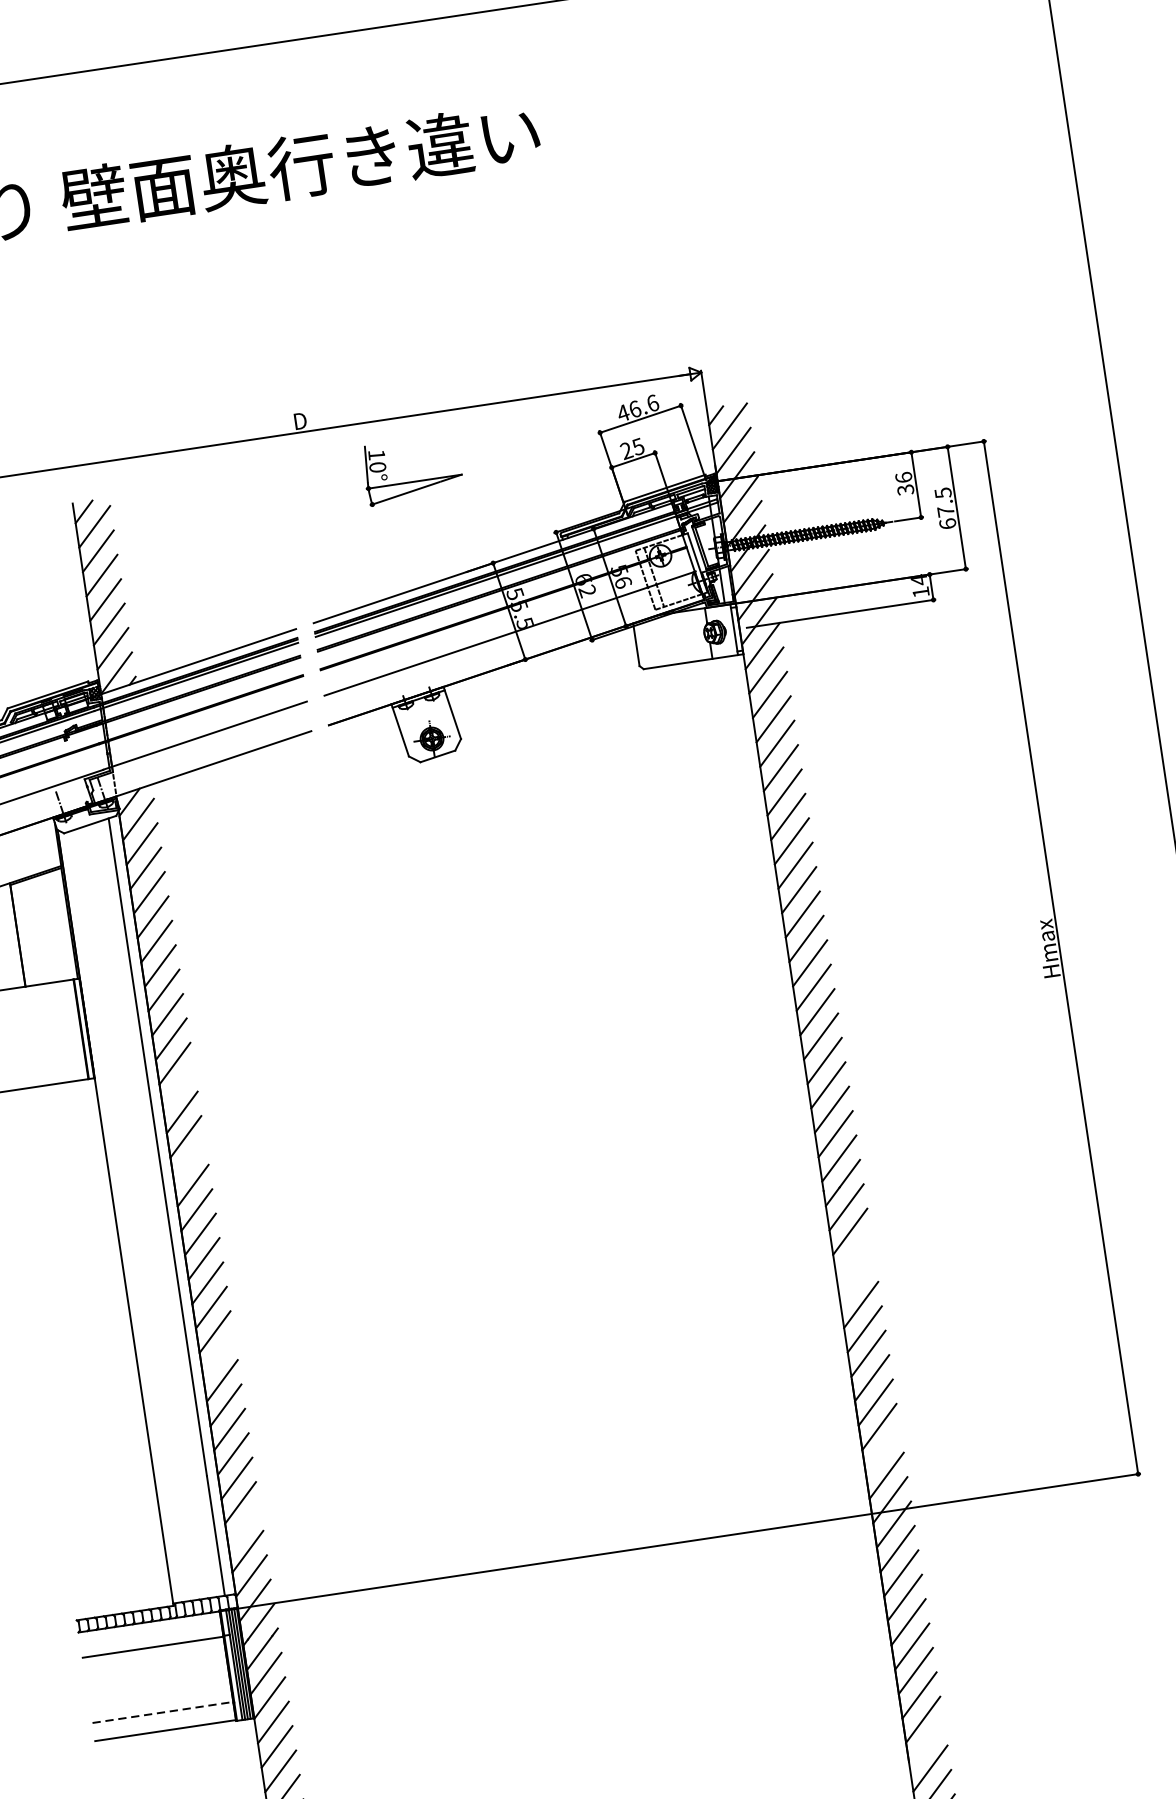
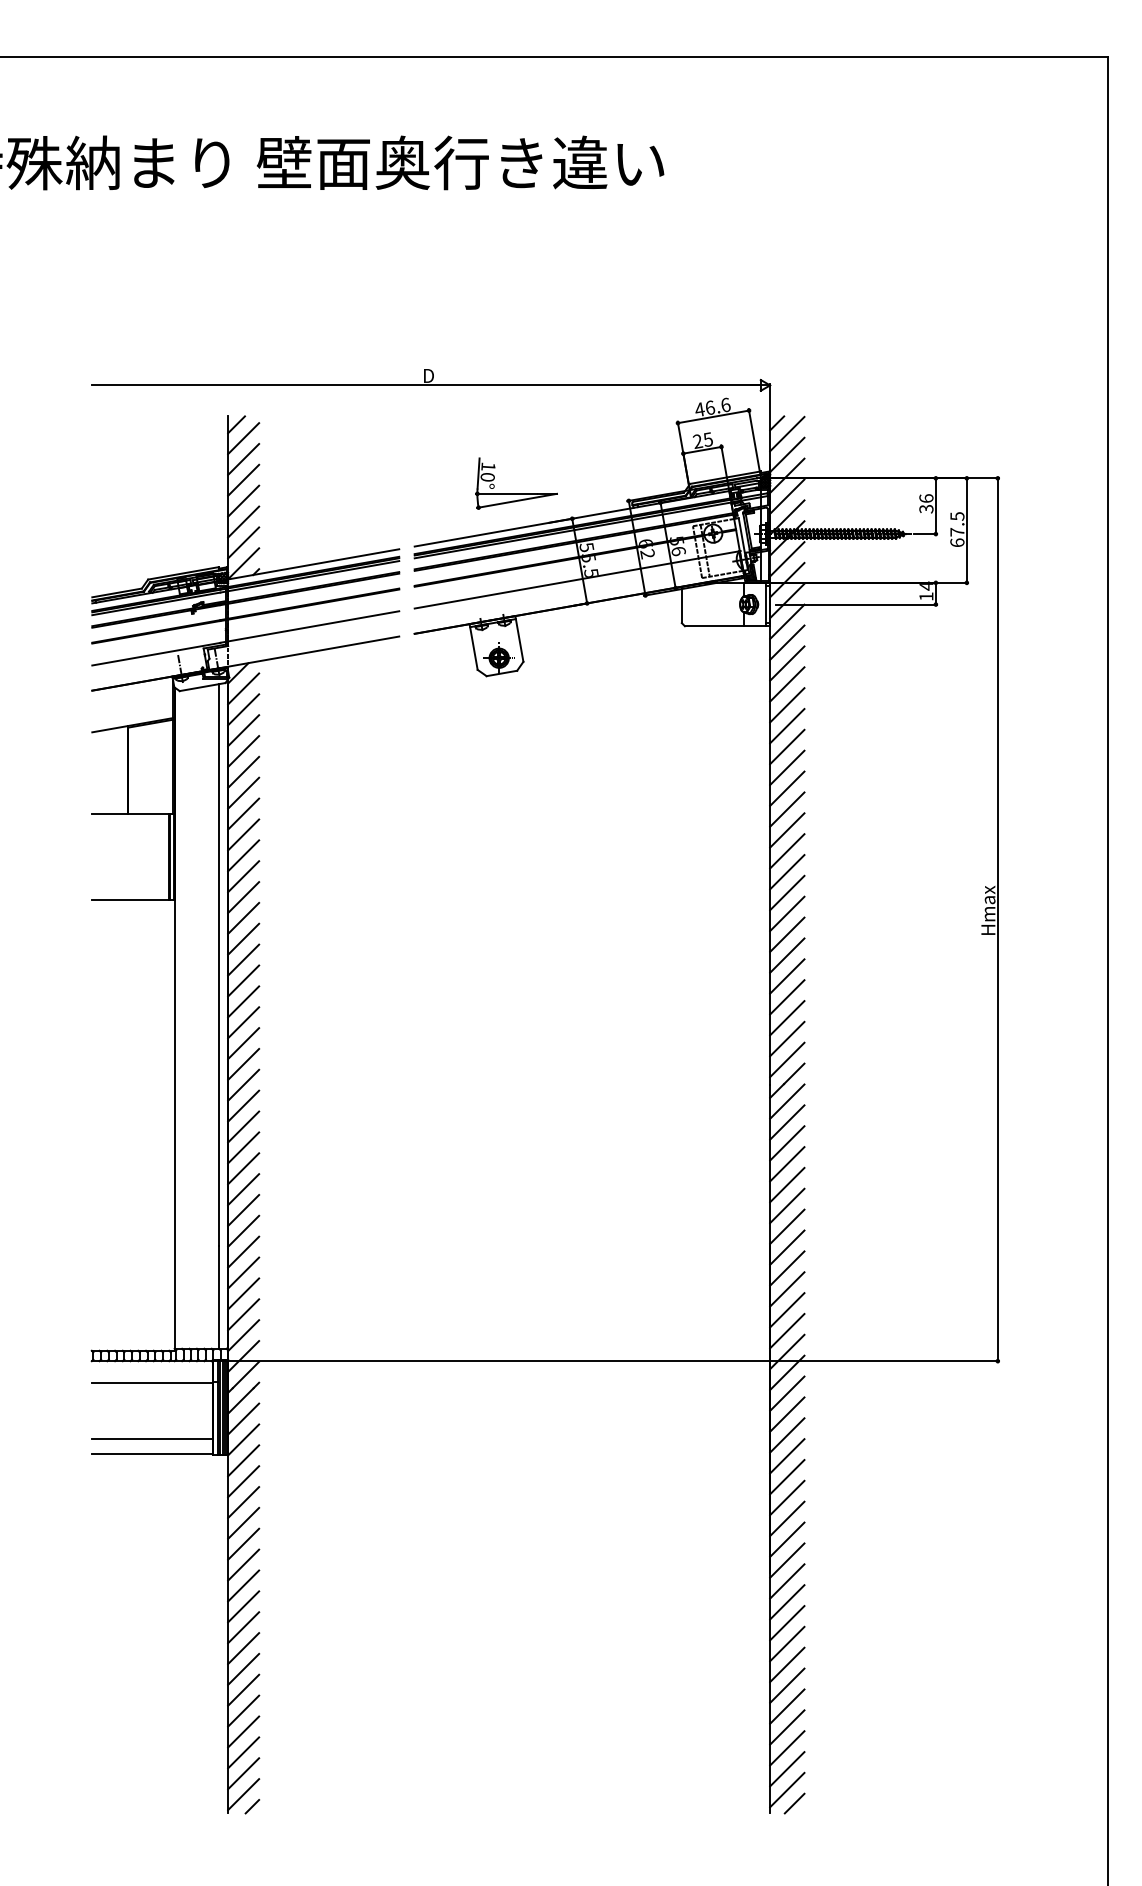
part: (414, 481) -> (516, 493), moved
line: (178, 1087) -> (243, 917), added
line: (189, 1160) -> (243, 980), added
line: (854, 1256) -> (787, 1143), added
line: (857, 1280) -> (787, 1164), added
line: (218, 1356) -> (243, 1147), added
line: (883, 1451) -> (787, 1310), added
line: (244, 1526) -> (243, 1293), added
line: (162, 1712) -> (152, 1438), dashed -> solid
line: (927, 1744) -> (787, 1560), added

